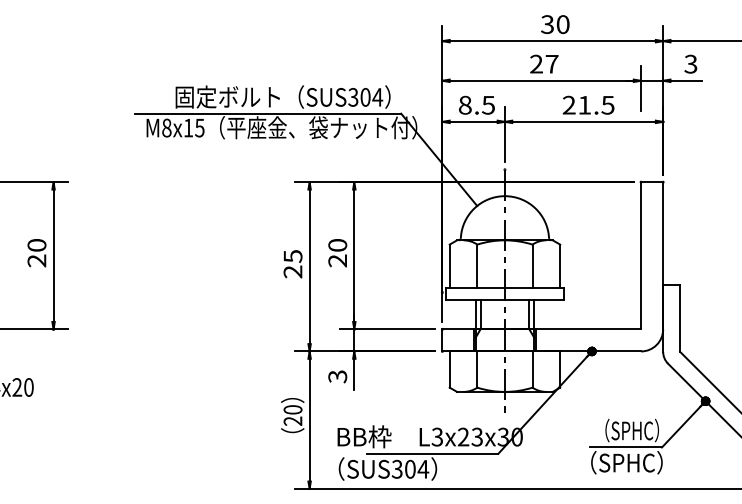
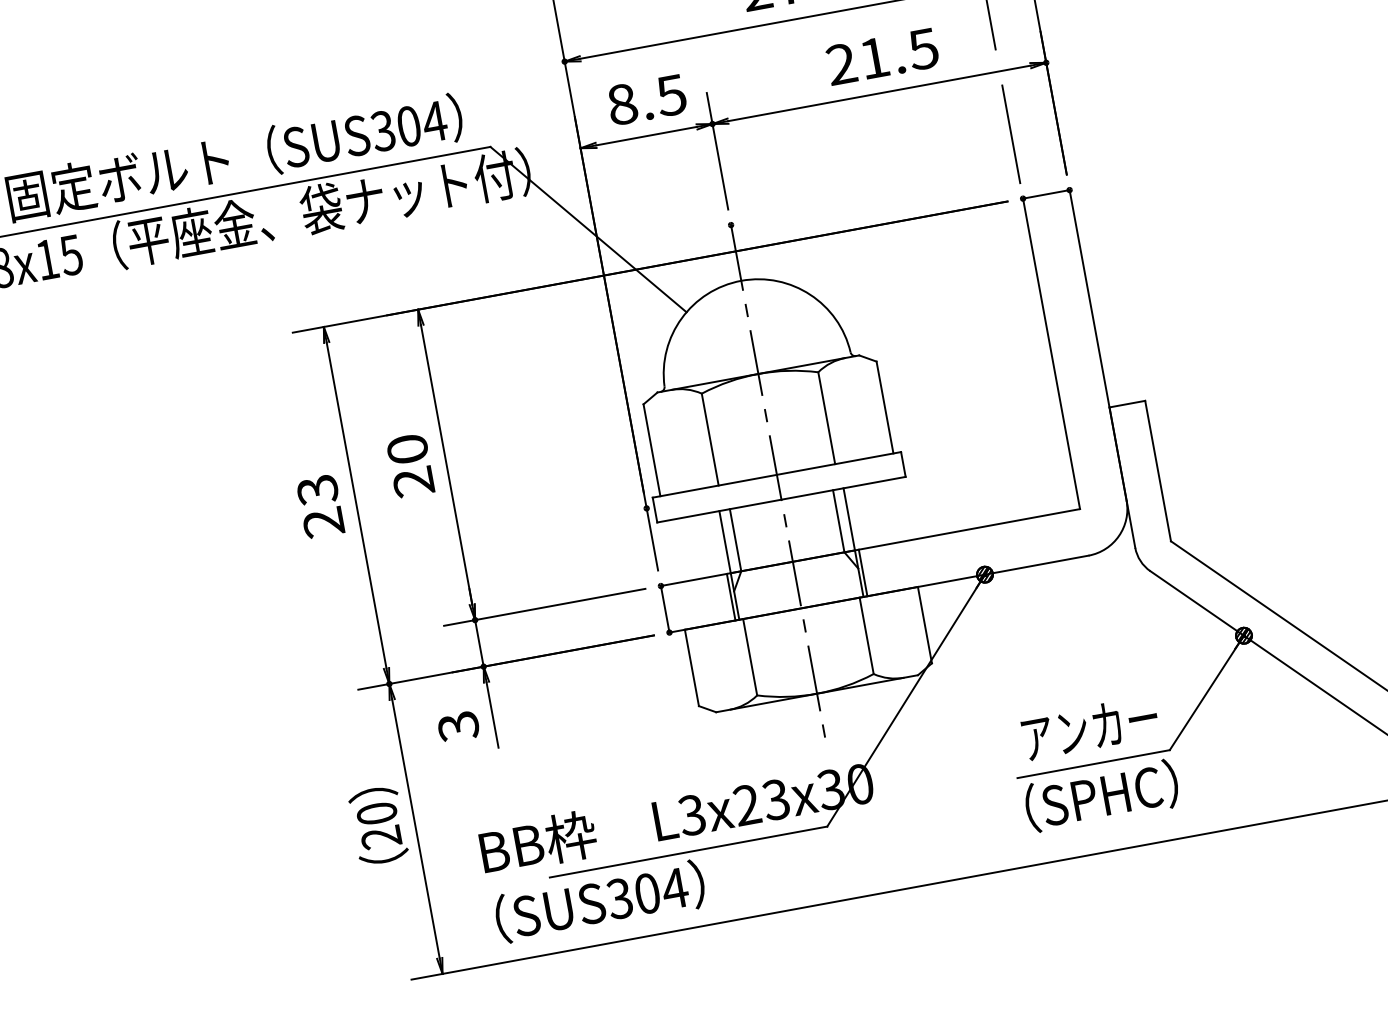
line: (641, 151) -> (1012, 133), added
text: (292, 256) -> (316, 490), 25 -> 23
text: (626, 430) -> (1088, 728), （SPHC） -> アンカー

